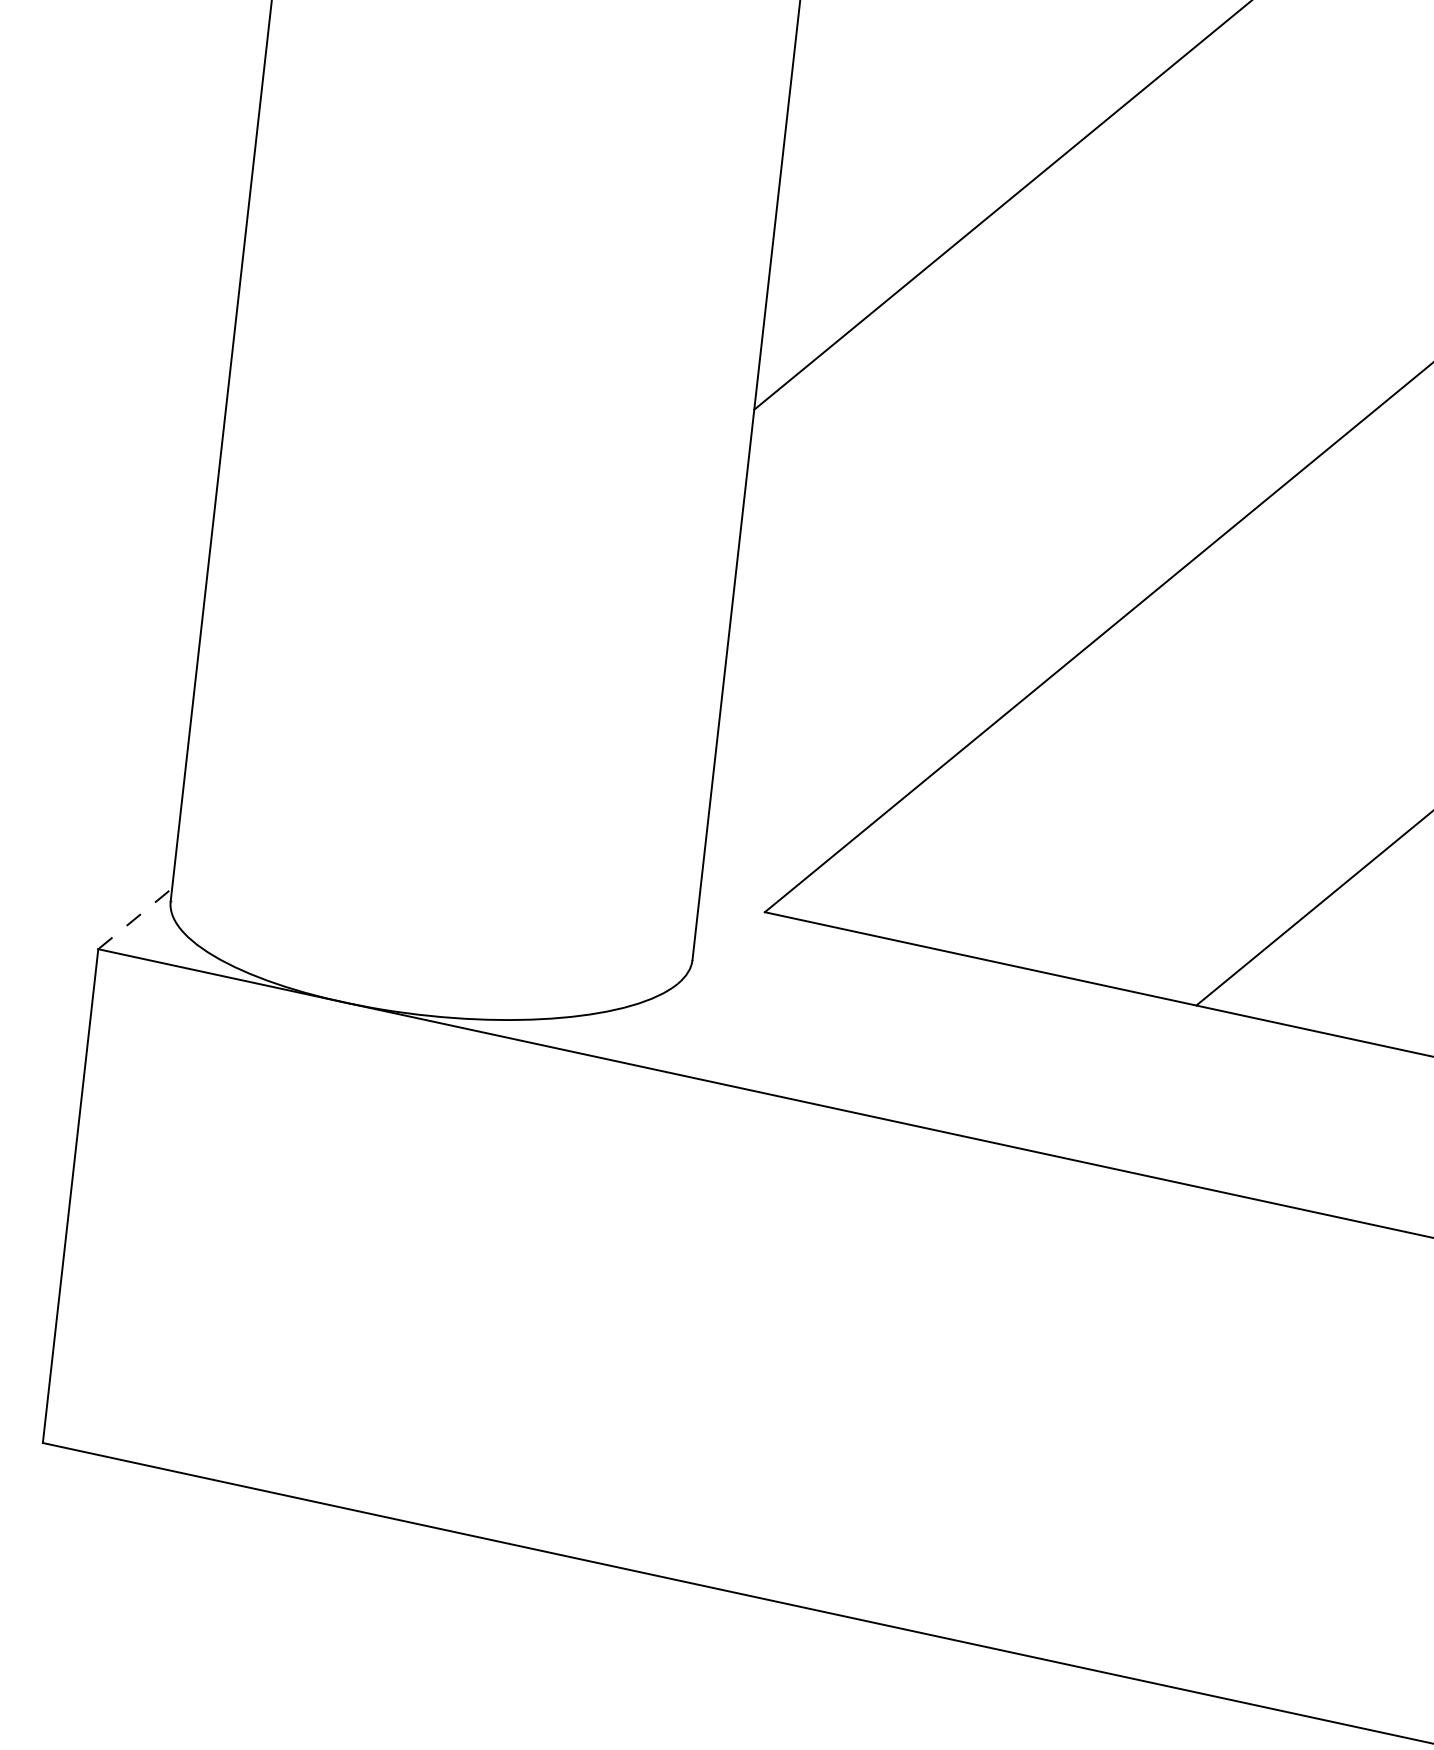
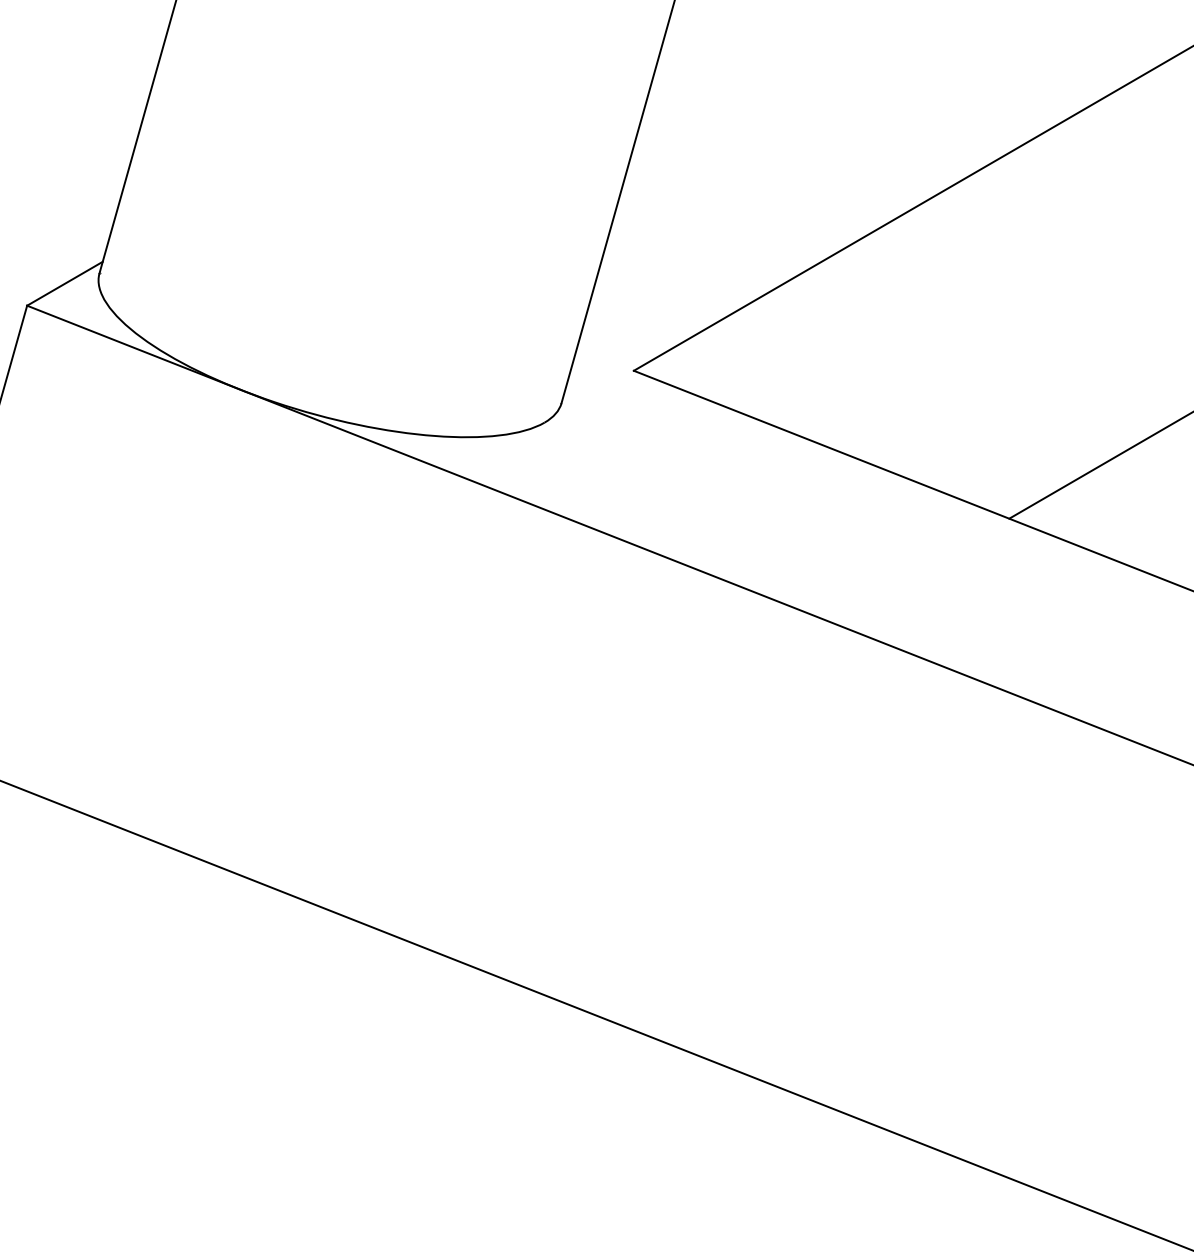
line: (135, 918) -> (65, 283), dashed -> solid

